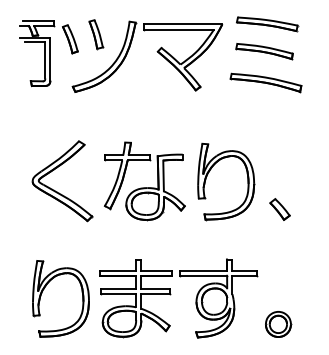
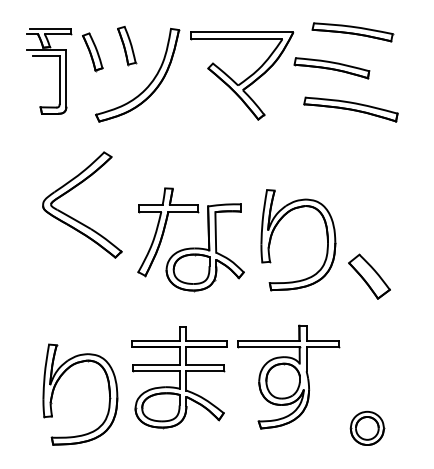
part: (264, 51) -> (331, 68), moved
part: (57, 191) -> (75, 218), moved
part: (279, 209) -> (368, 276), size x1.6
part: (171, 294) -> (226, 371), moved

